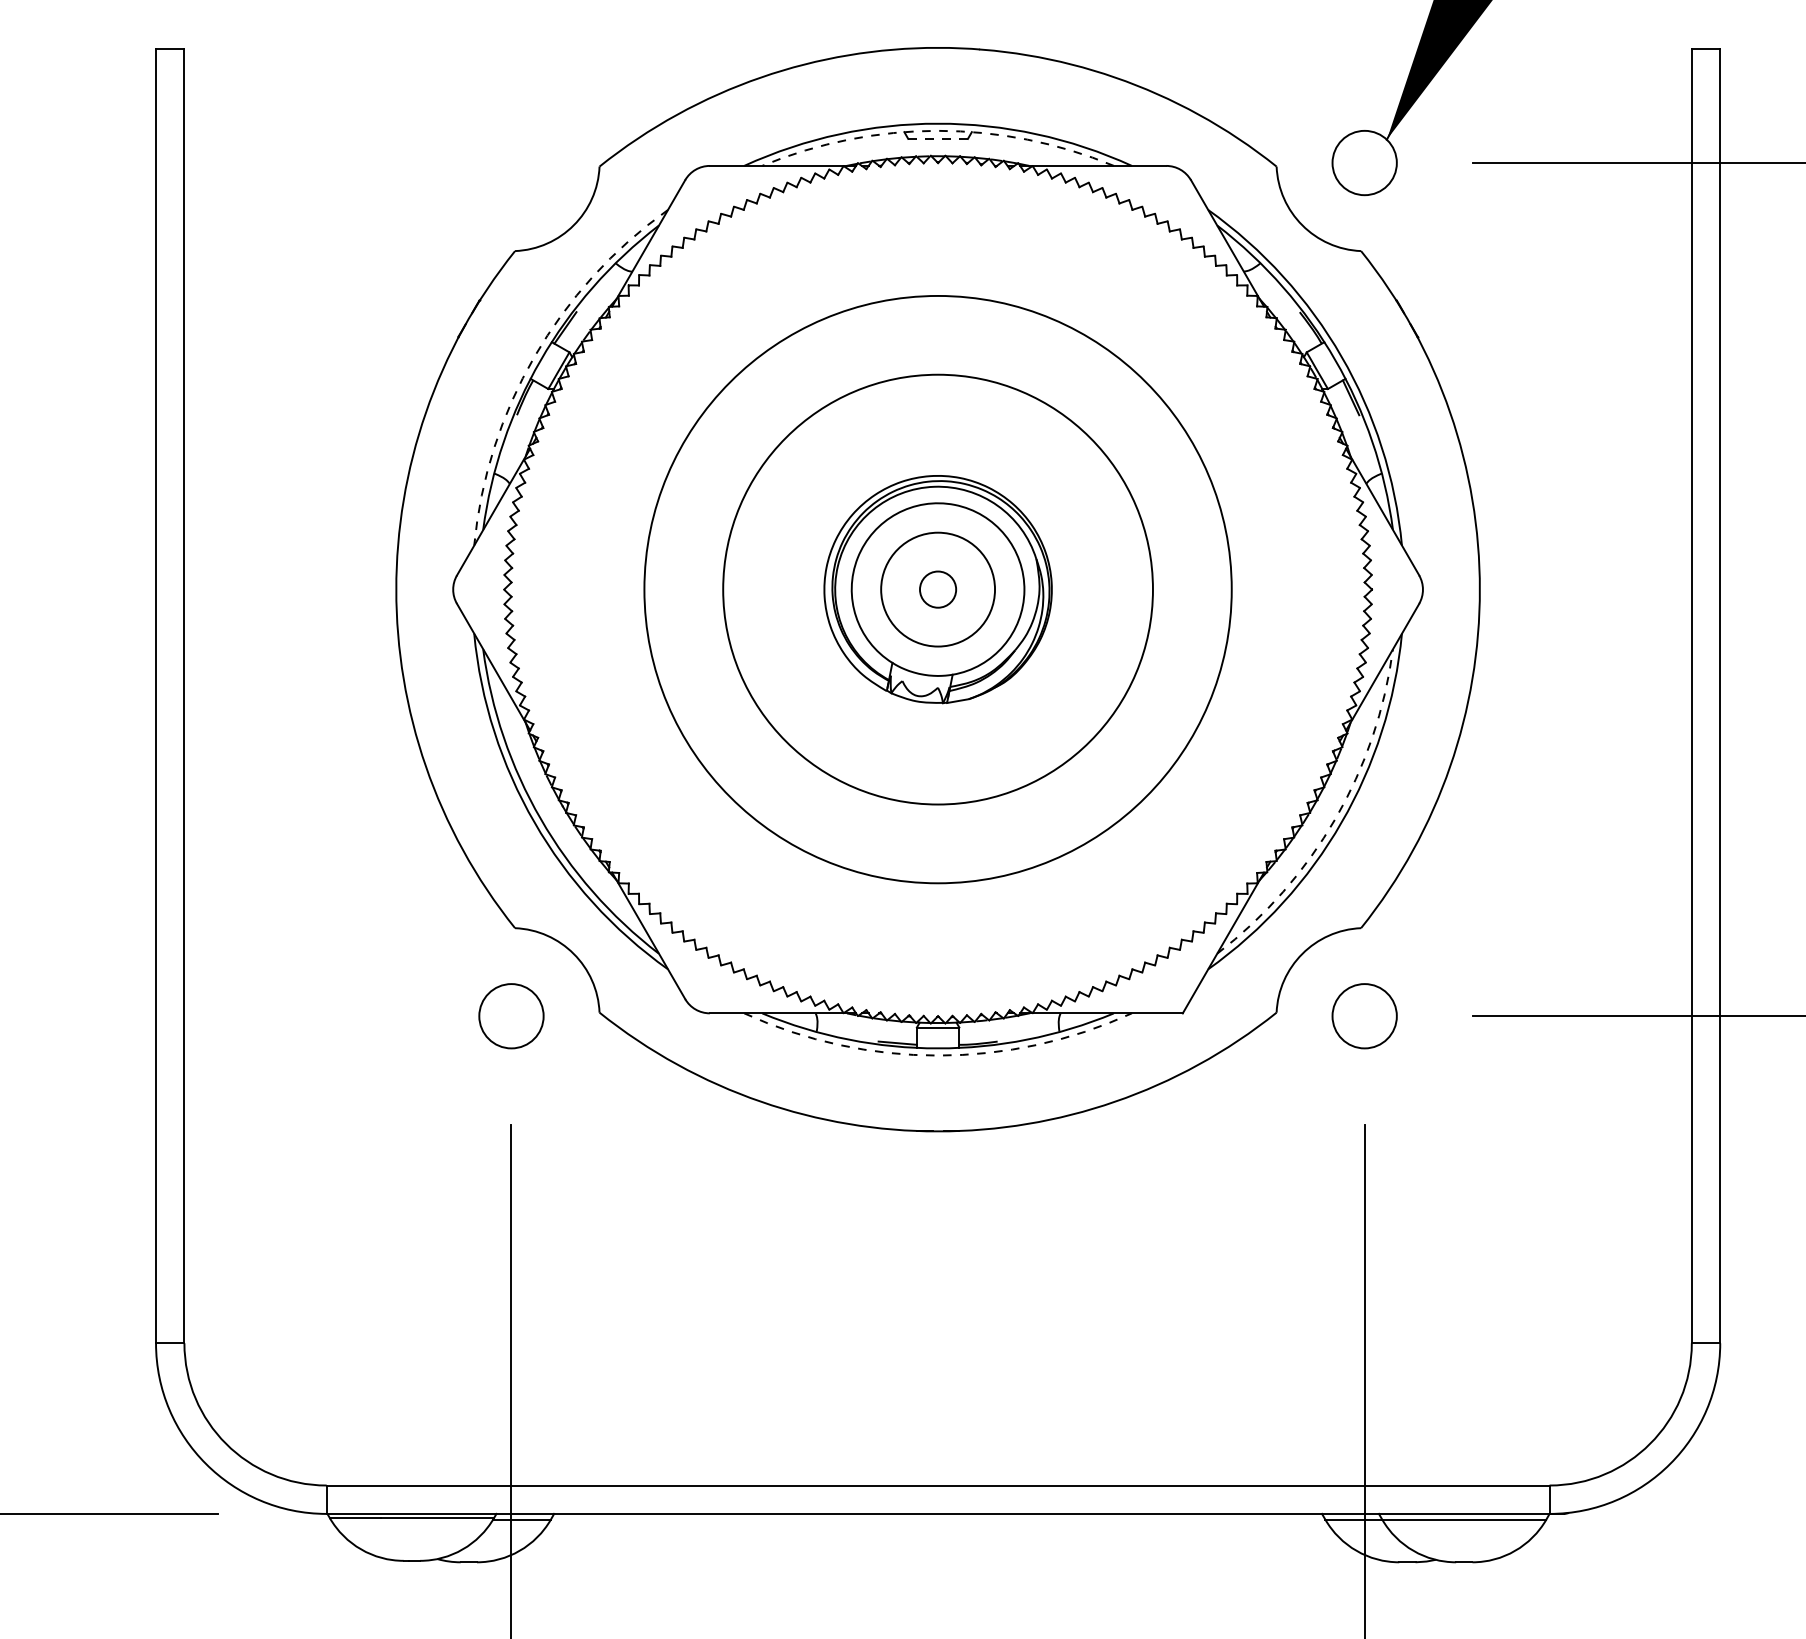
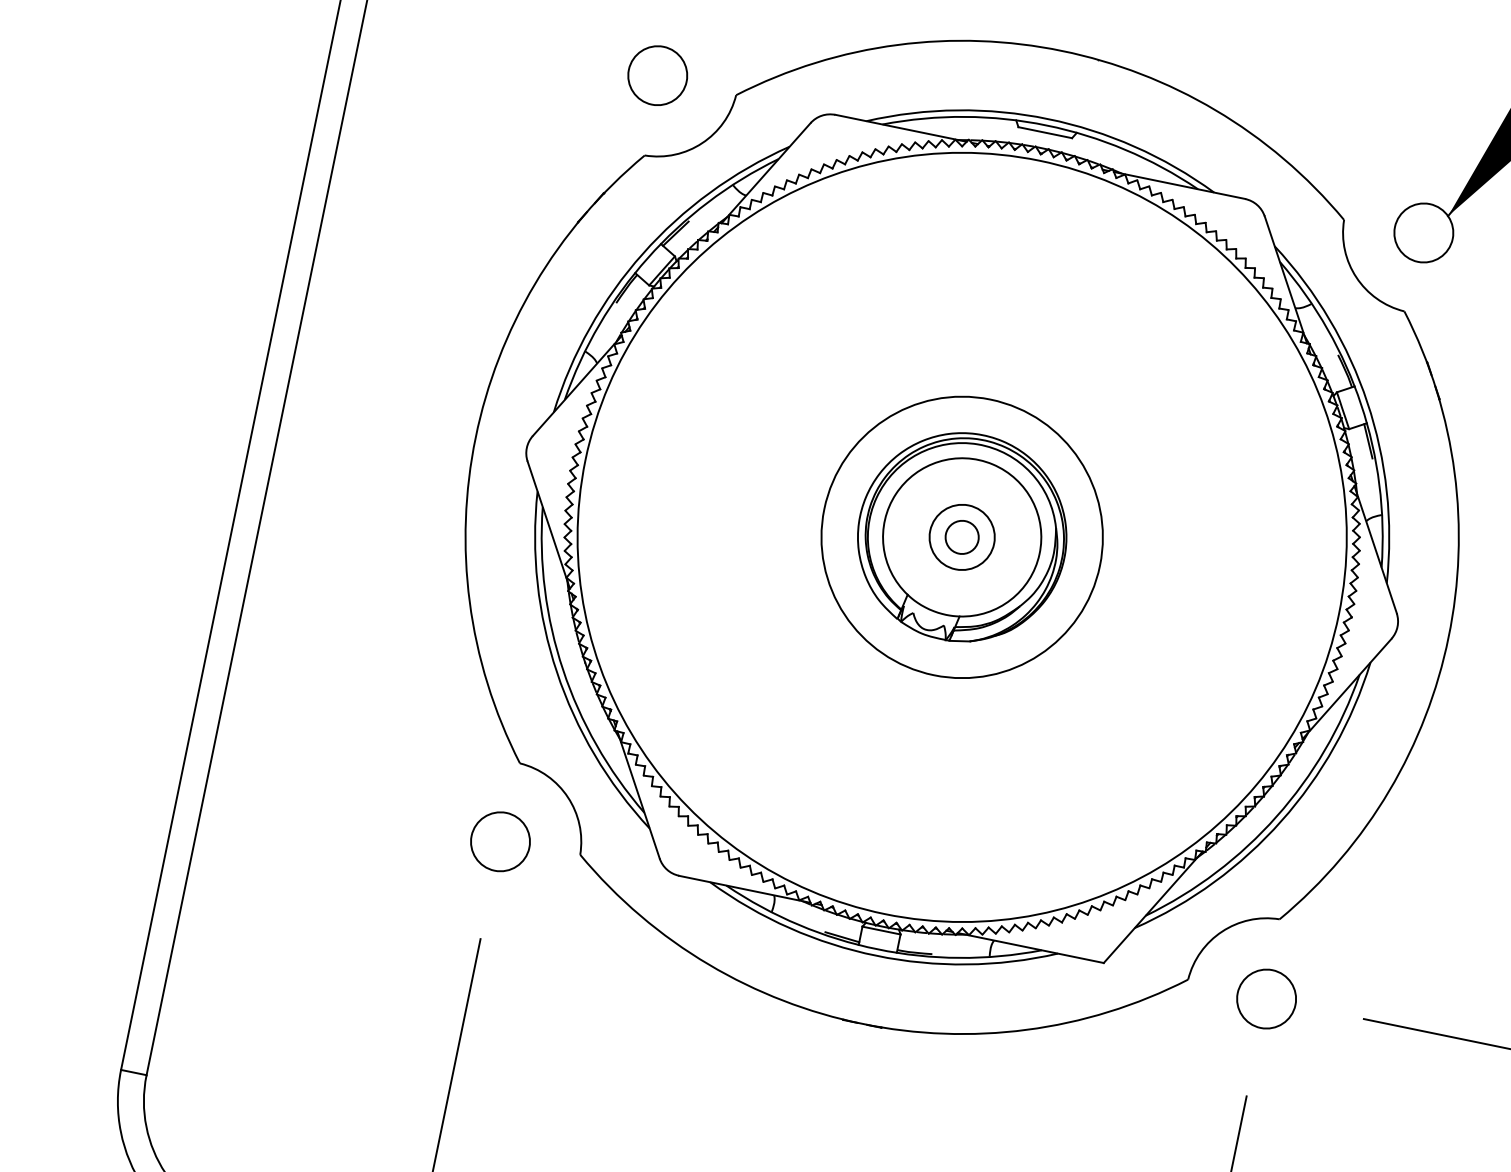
arc: (938, 130) -> (1047, 125), dashed -> solid
line: (938, 138) -> (1045, 132), dashed -> solid
circle: (511, 163) -> (657, 76), added
arc: (534, 356) -> (642, 253), dashed -> solid
circle: (937, 589) -> (961, 537), size x0.62
circle: (937, 589) -> (961, 537), size x0.71
circle: (937, 589) -> (961, 537), size x1.43
arc: (1335, 819) -> (1276, 817), dashed -> solid
arc: (938, 1055) -> (876, 955), dashed -> solid

